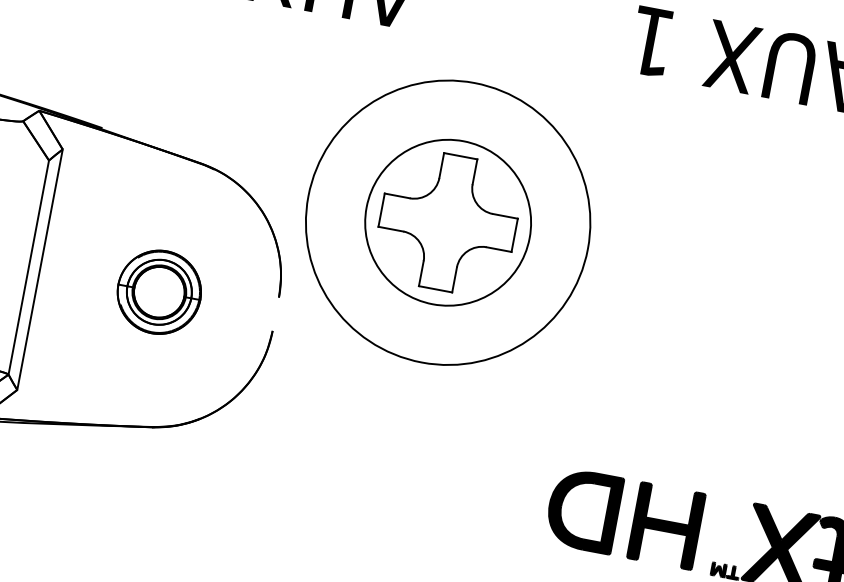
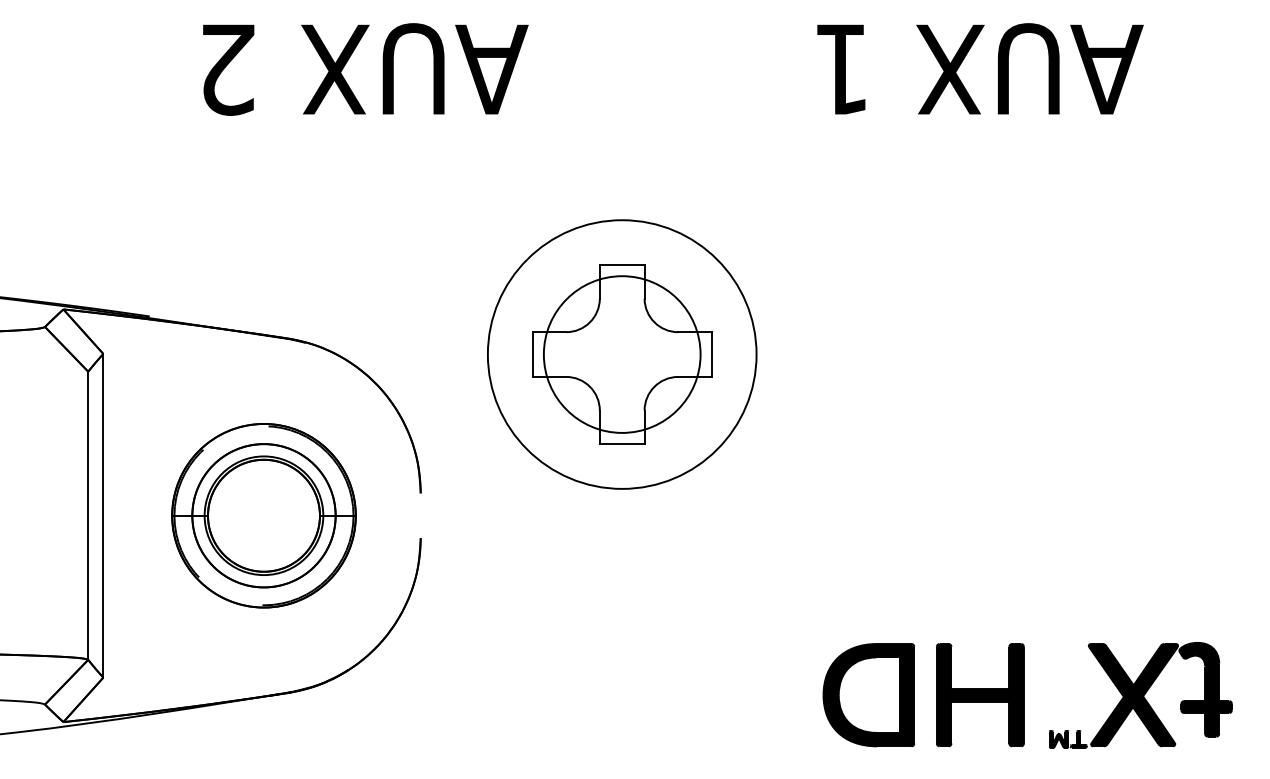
circle: (447, 222) -> (621, 354), size x0.71
circle: (447, 222) -> (621, 354), size x0.71
part: (159, 291) -> (263, 515), size x1.67

